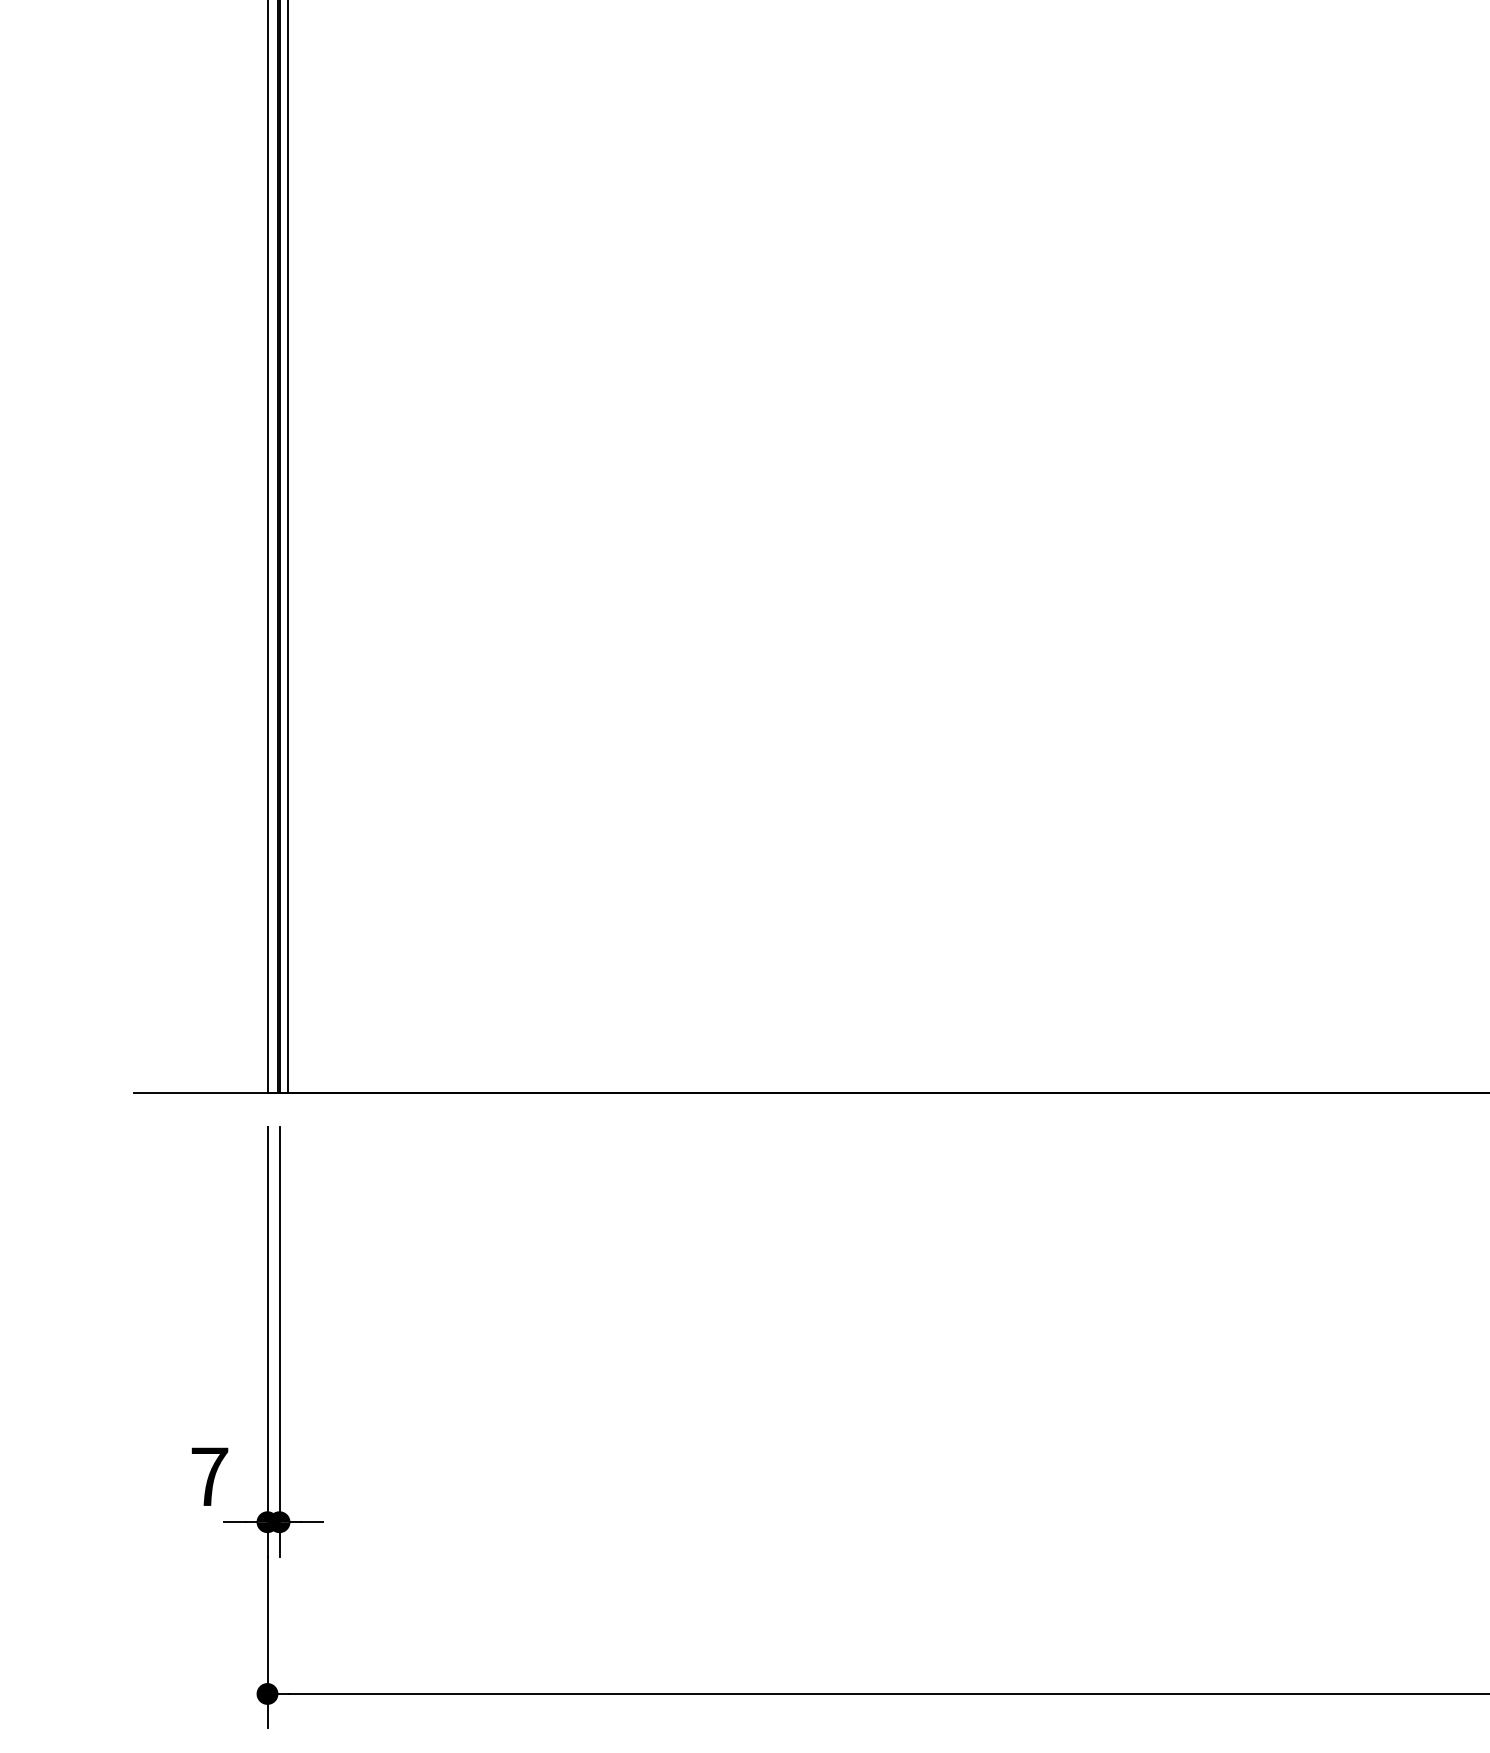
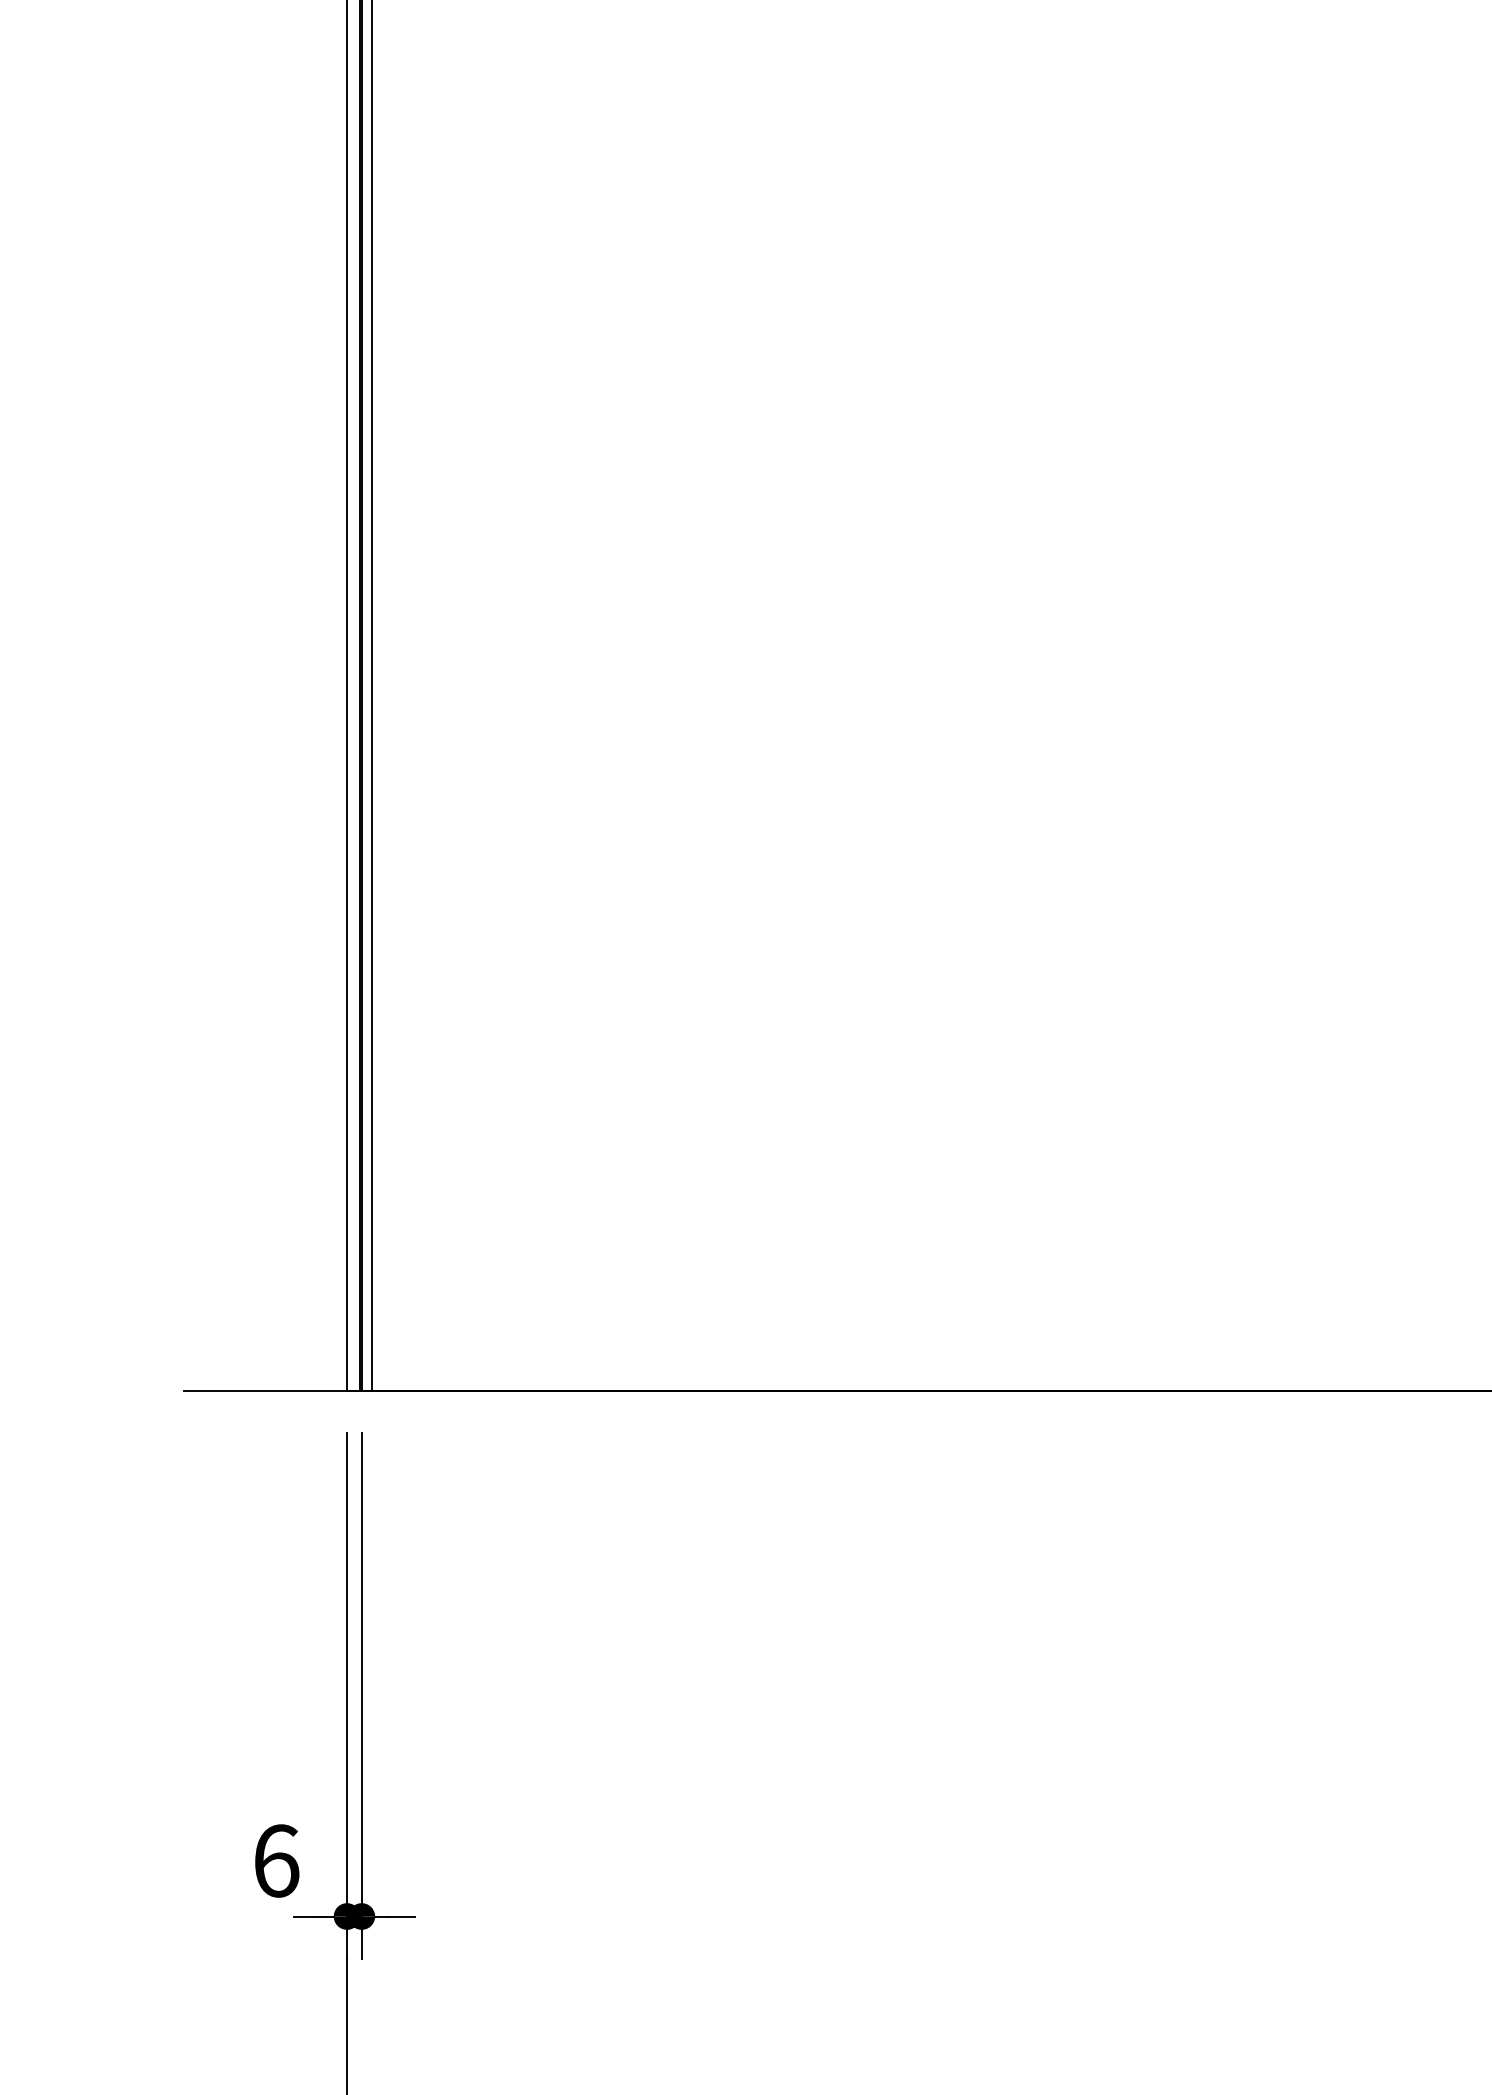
text: (209, 1476) -> (276, 1860), 7 -> 6

